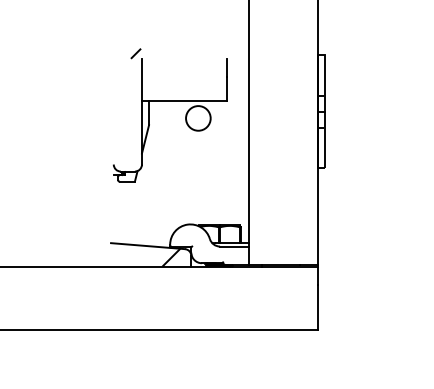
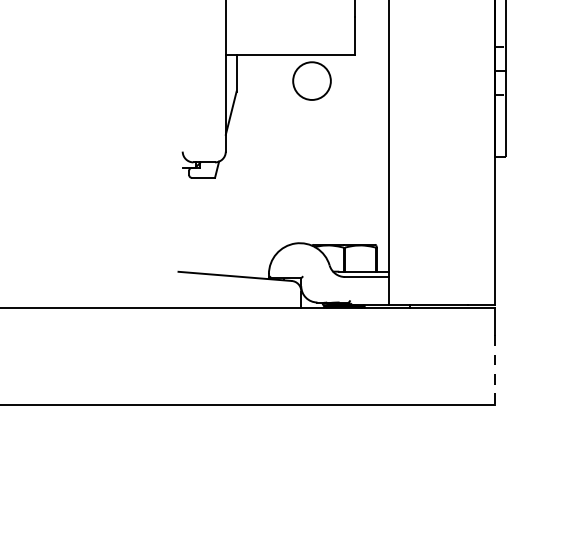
hatch: (171, 257) -> (270, 293), removed
line: (318, 307) -> (495, 370), solid -> dashed

